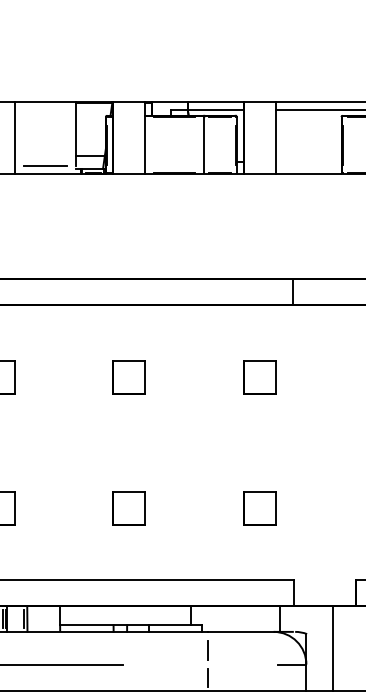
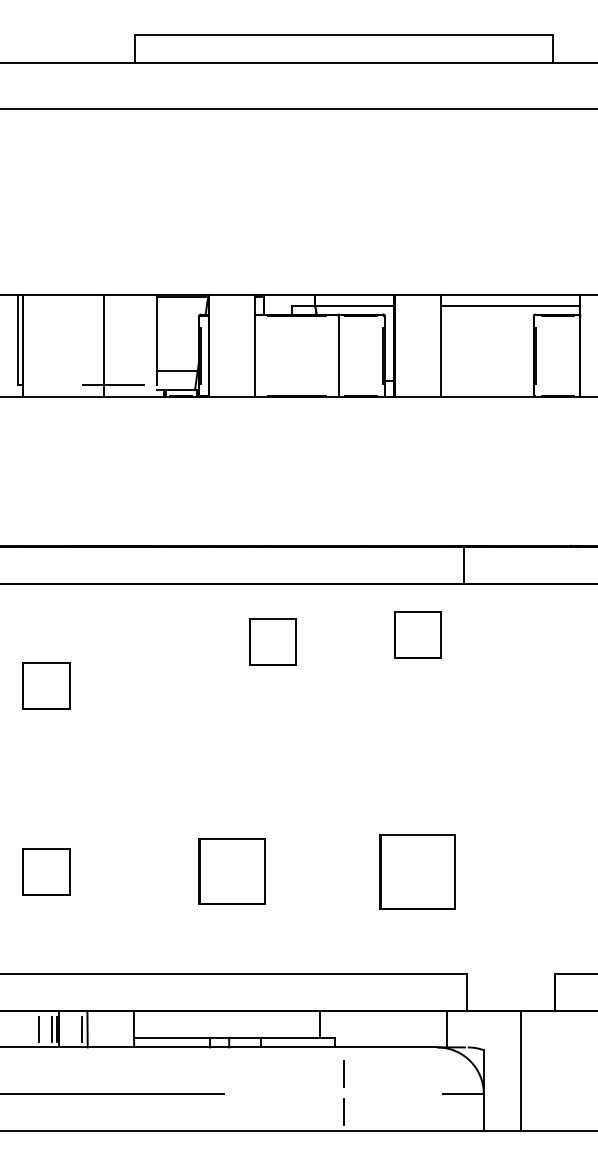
line: (14, 138) -> (104, 346), moved
part: (128, 377) -> (272, 641), moved
part: (259, 377) -> (417, 634), moved
part: (128, 508) -> (231, 871), size x1.4
part: (259, 508) -> (417, 871), size x1.6

